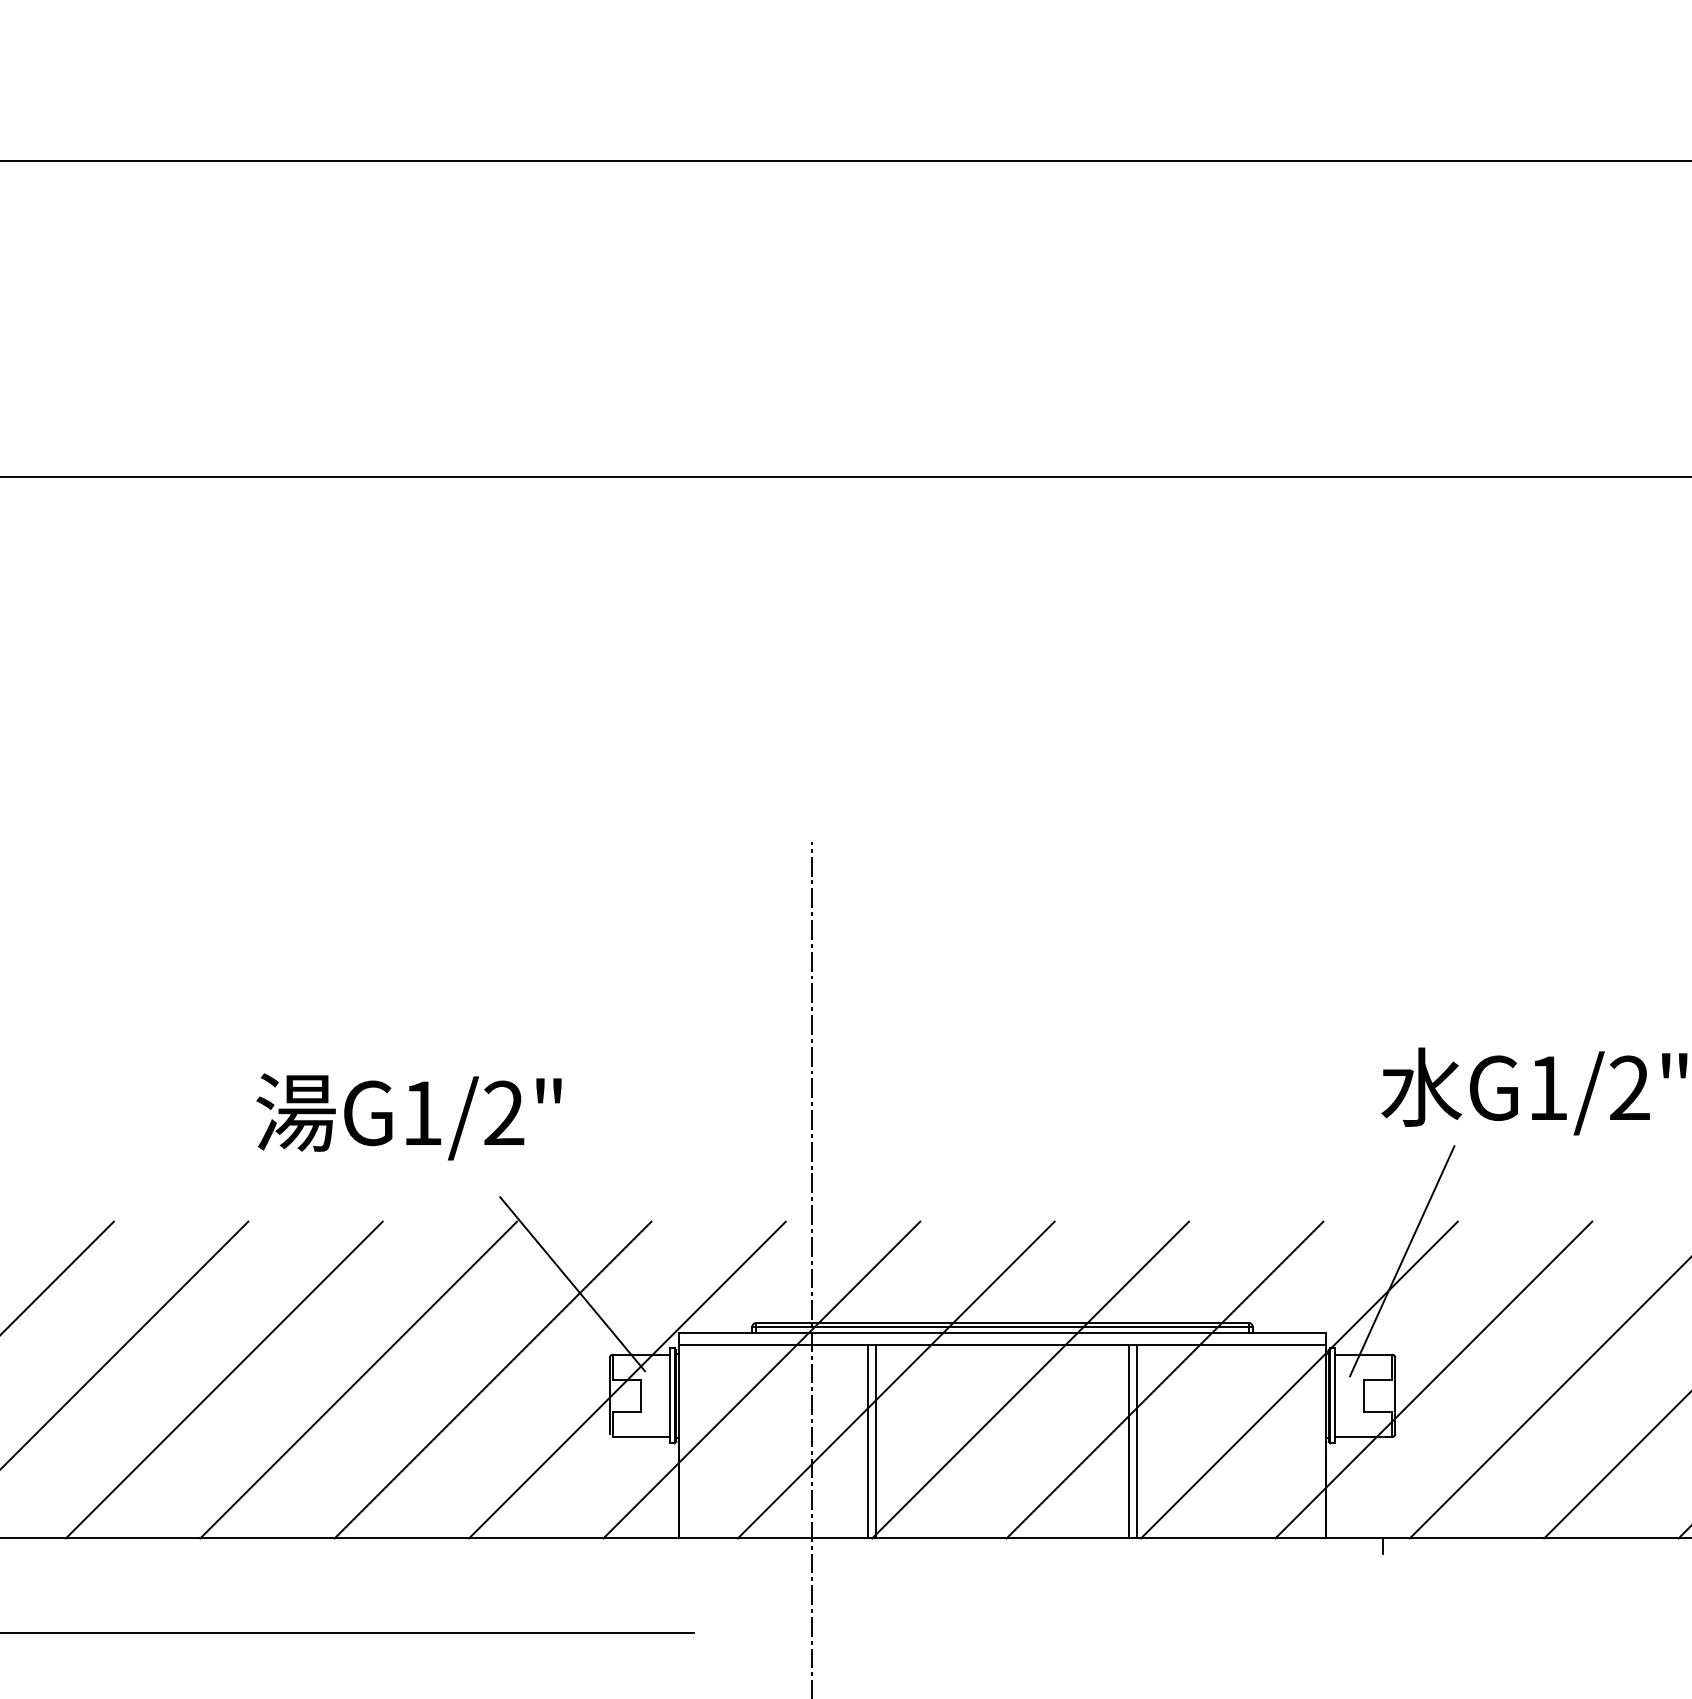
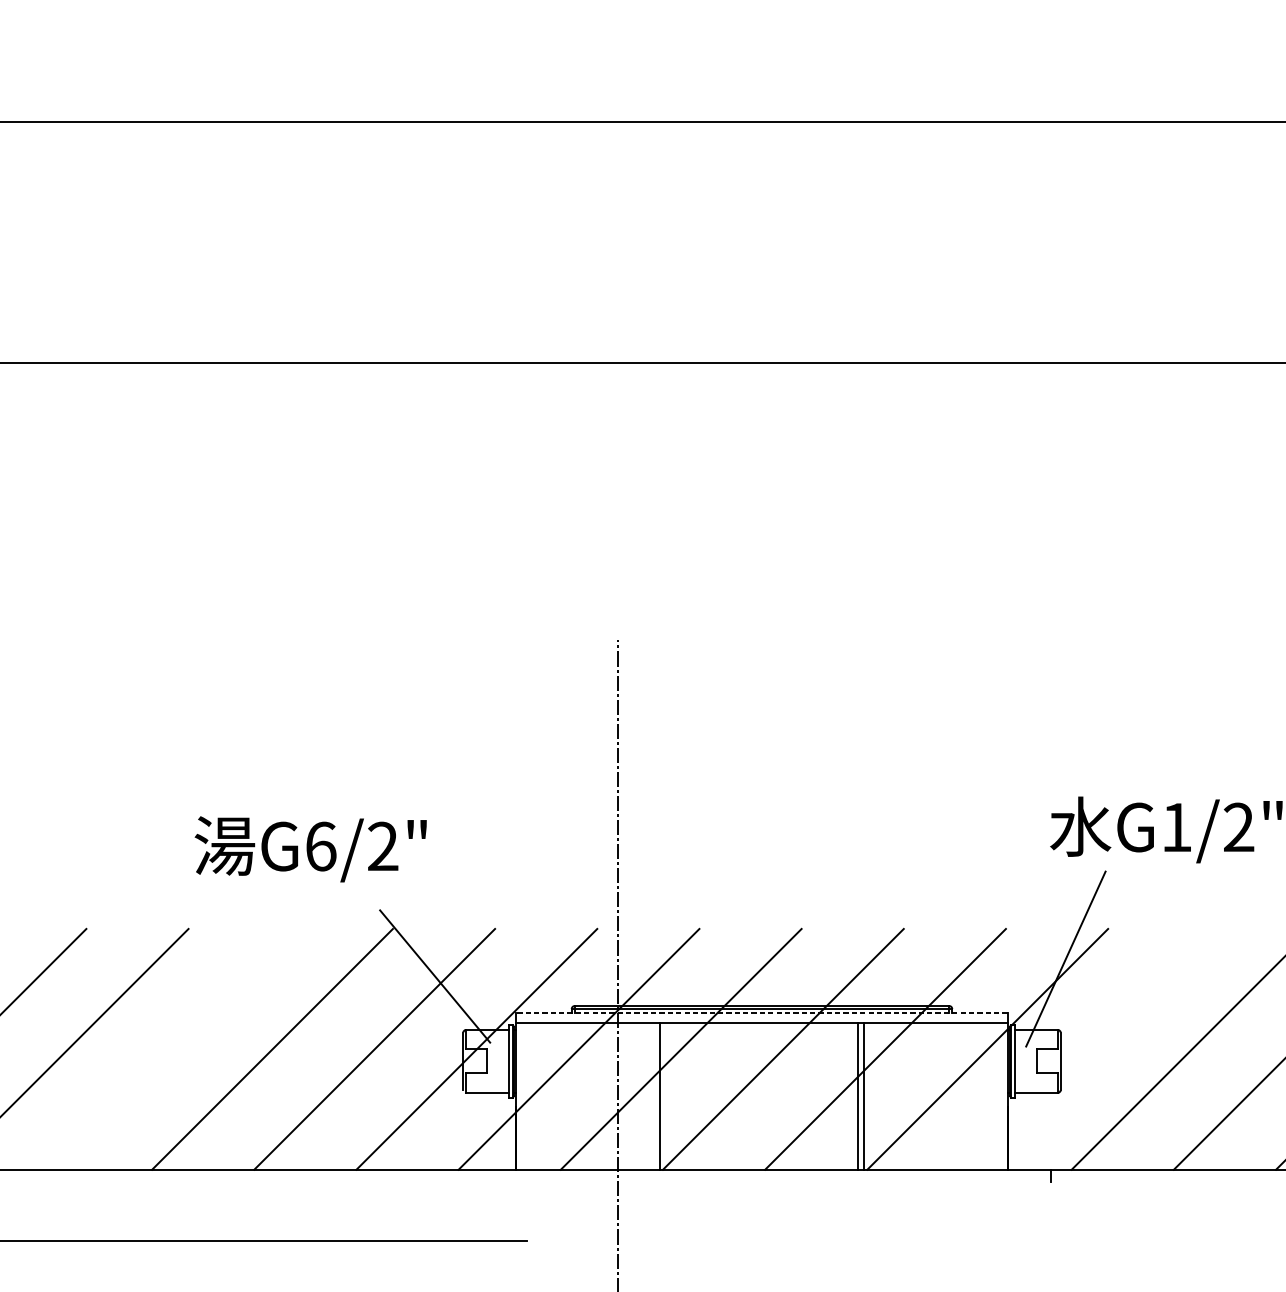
text: (422, 1113) -> (321, 846), G1/2" -> G6/2"
line: (1002, 1332) -> (761, 1013), solid -> dashed
line: (223, 1379) -> (169, 1048), removed
line: (1433, 1379) -> (1089, 1048), removed
line: (875, 1441) -> (665, 1096), removed

